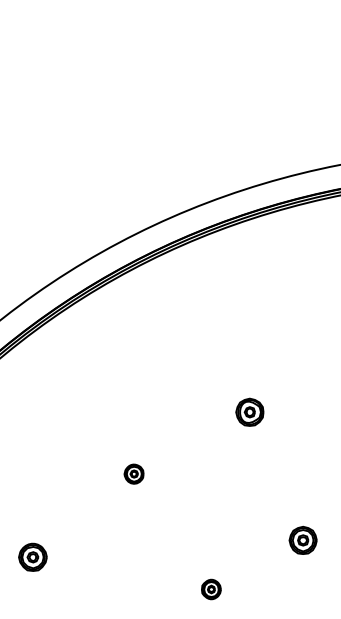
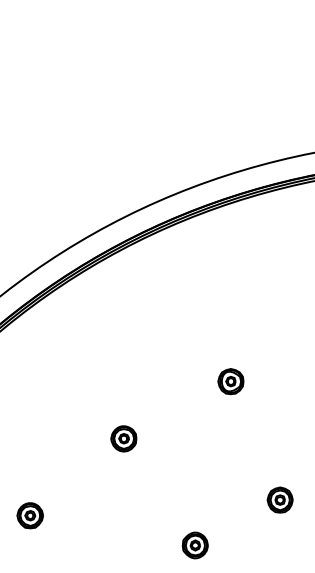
part: (133, 473) -> (123, 438), size x1.43
part: (211, 589) -> (195, 545), size x1.43

